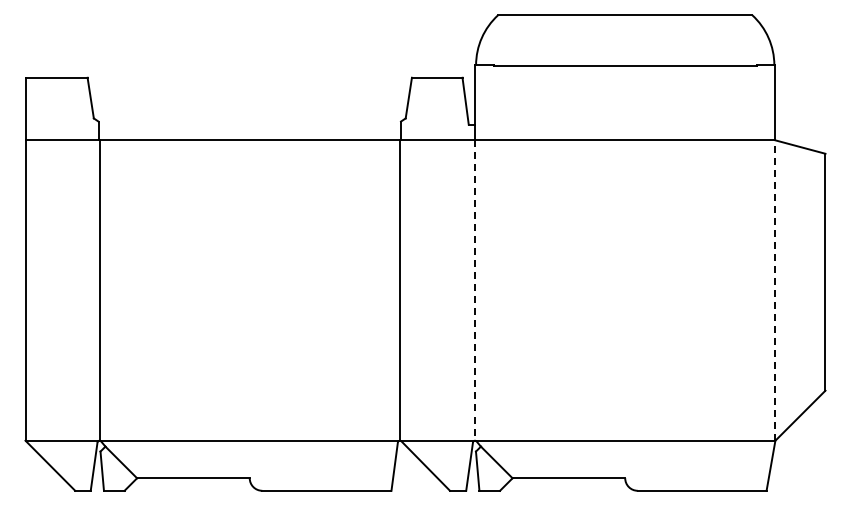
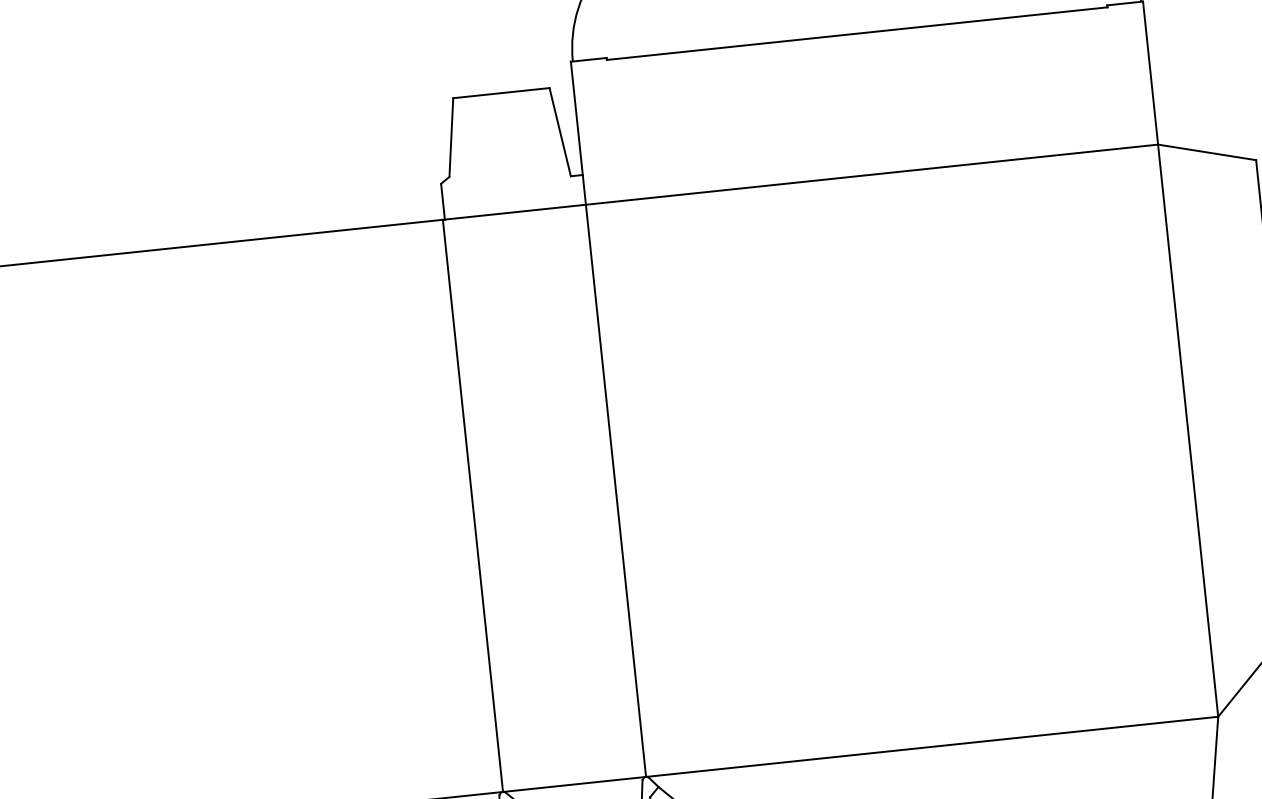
line: (775, 290) -> (1188, 430), dashed -> solid
line: (475, 291) -> (617, 492), dashed -> solid

